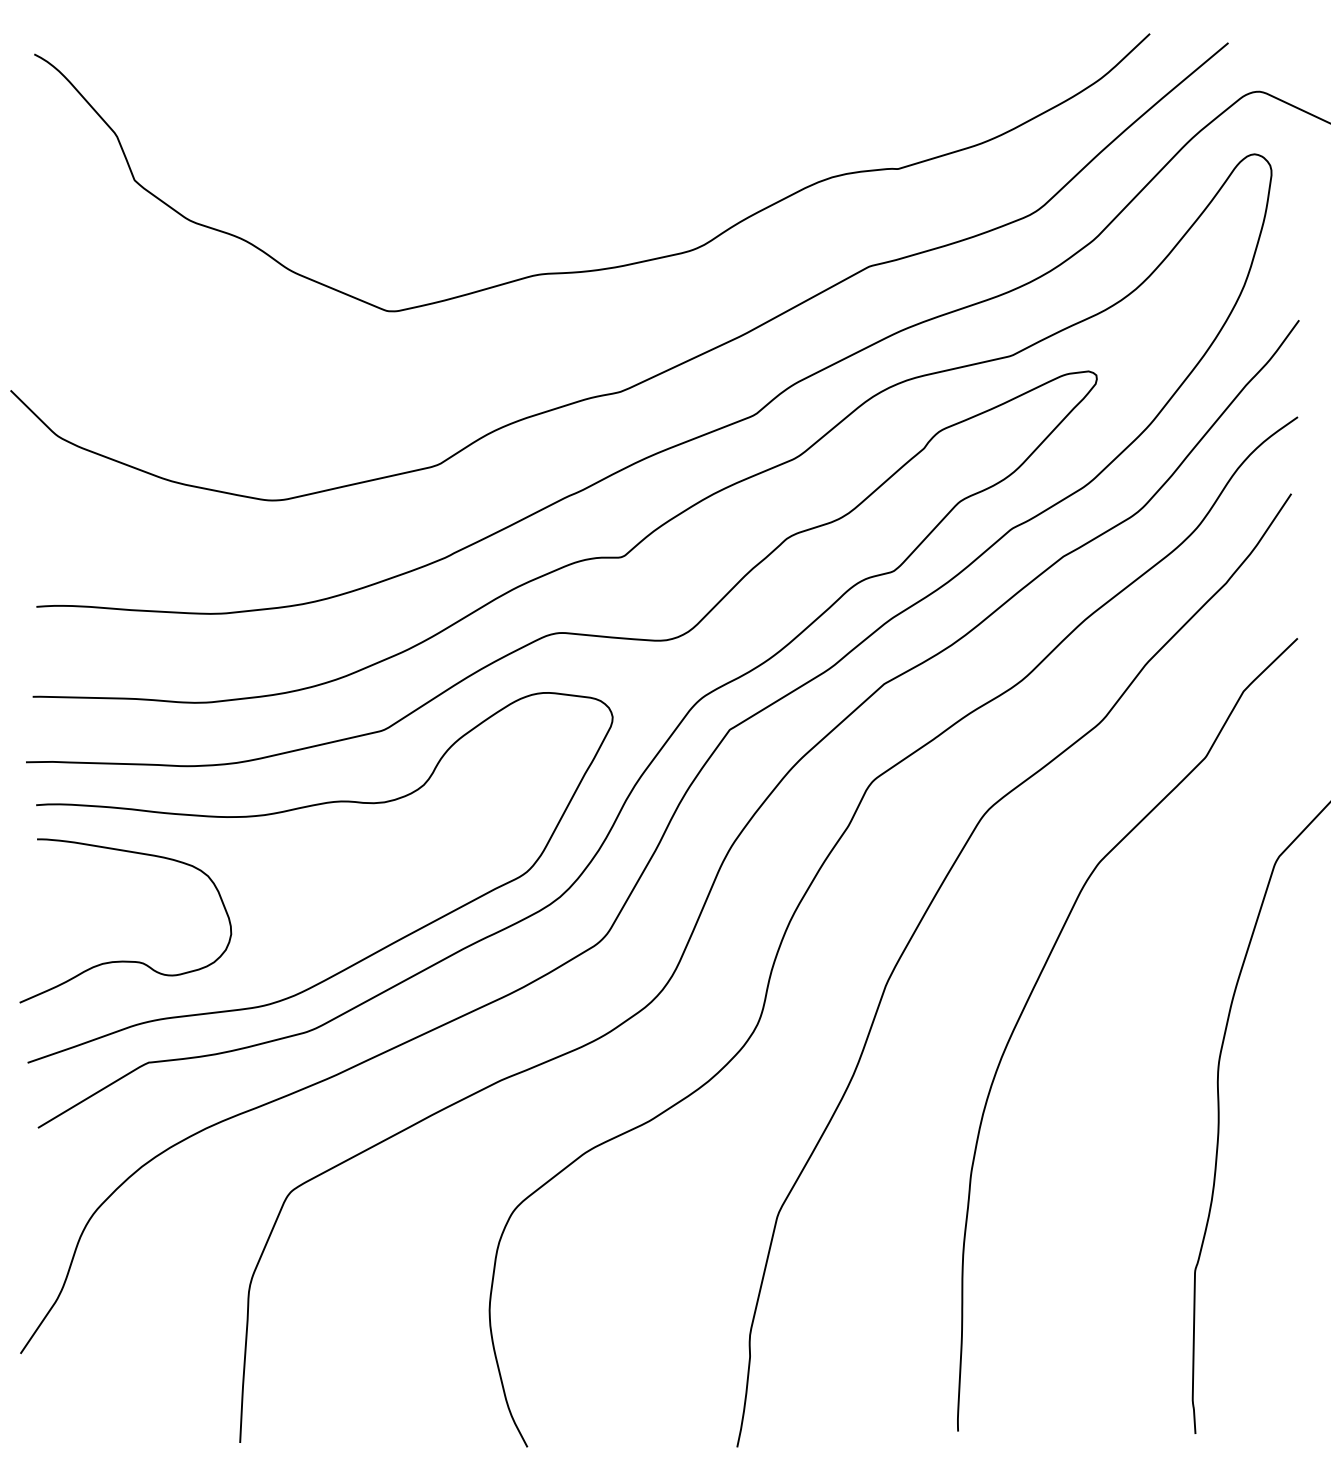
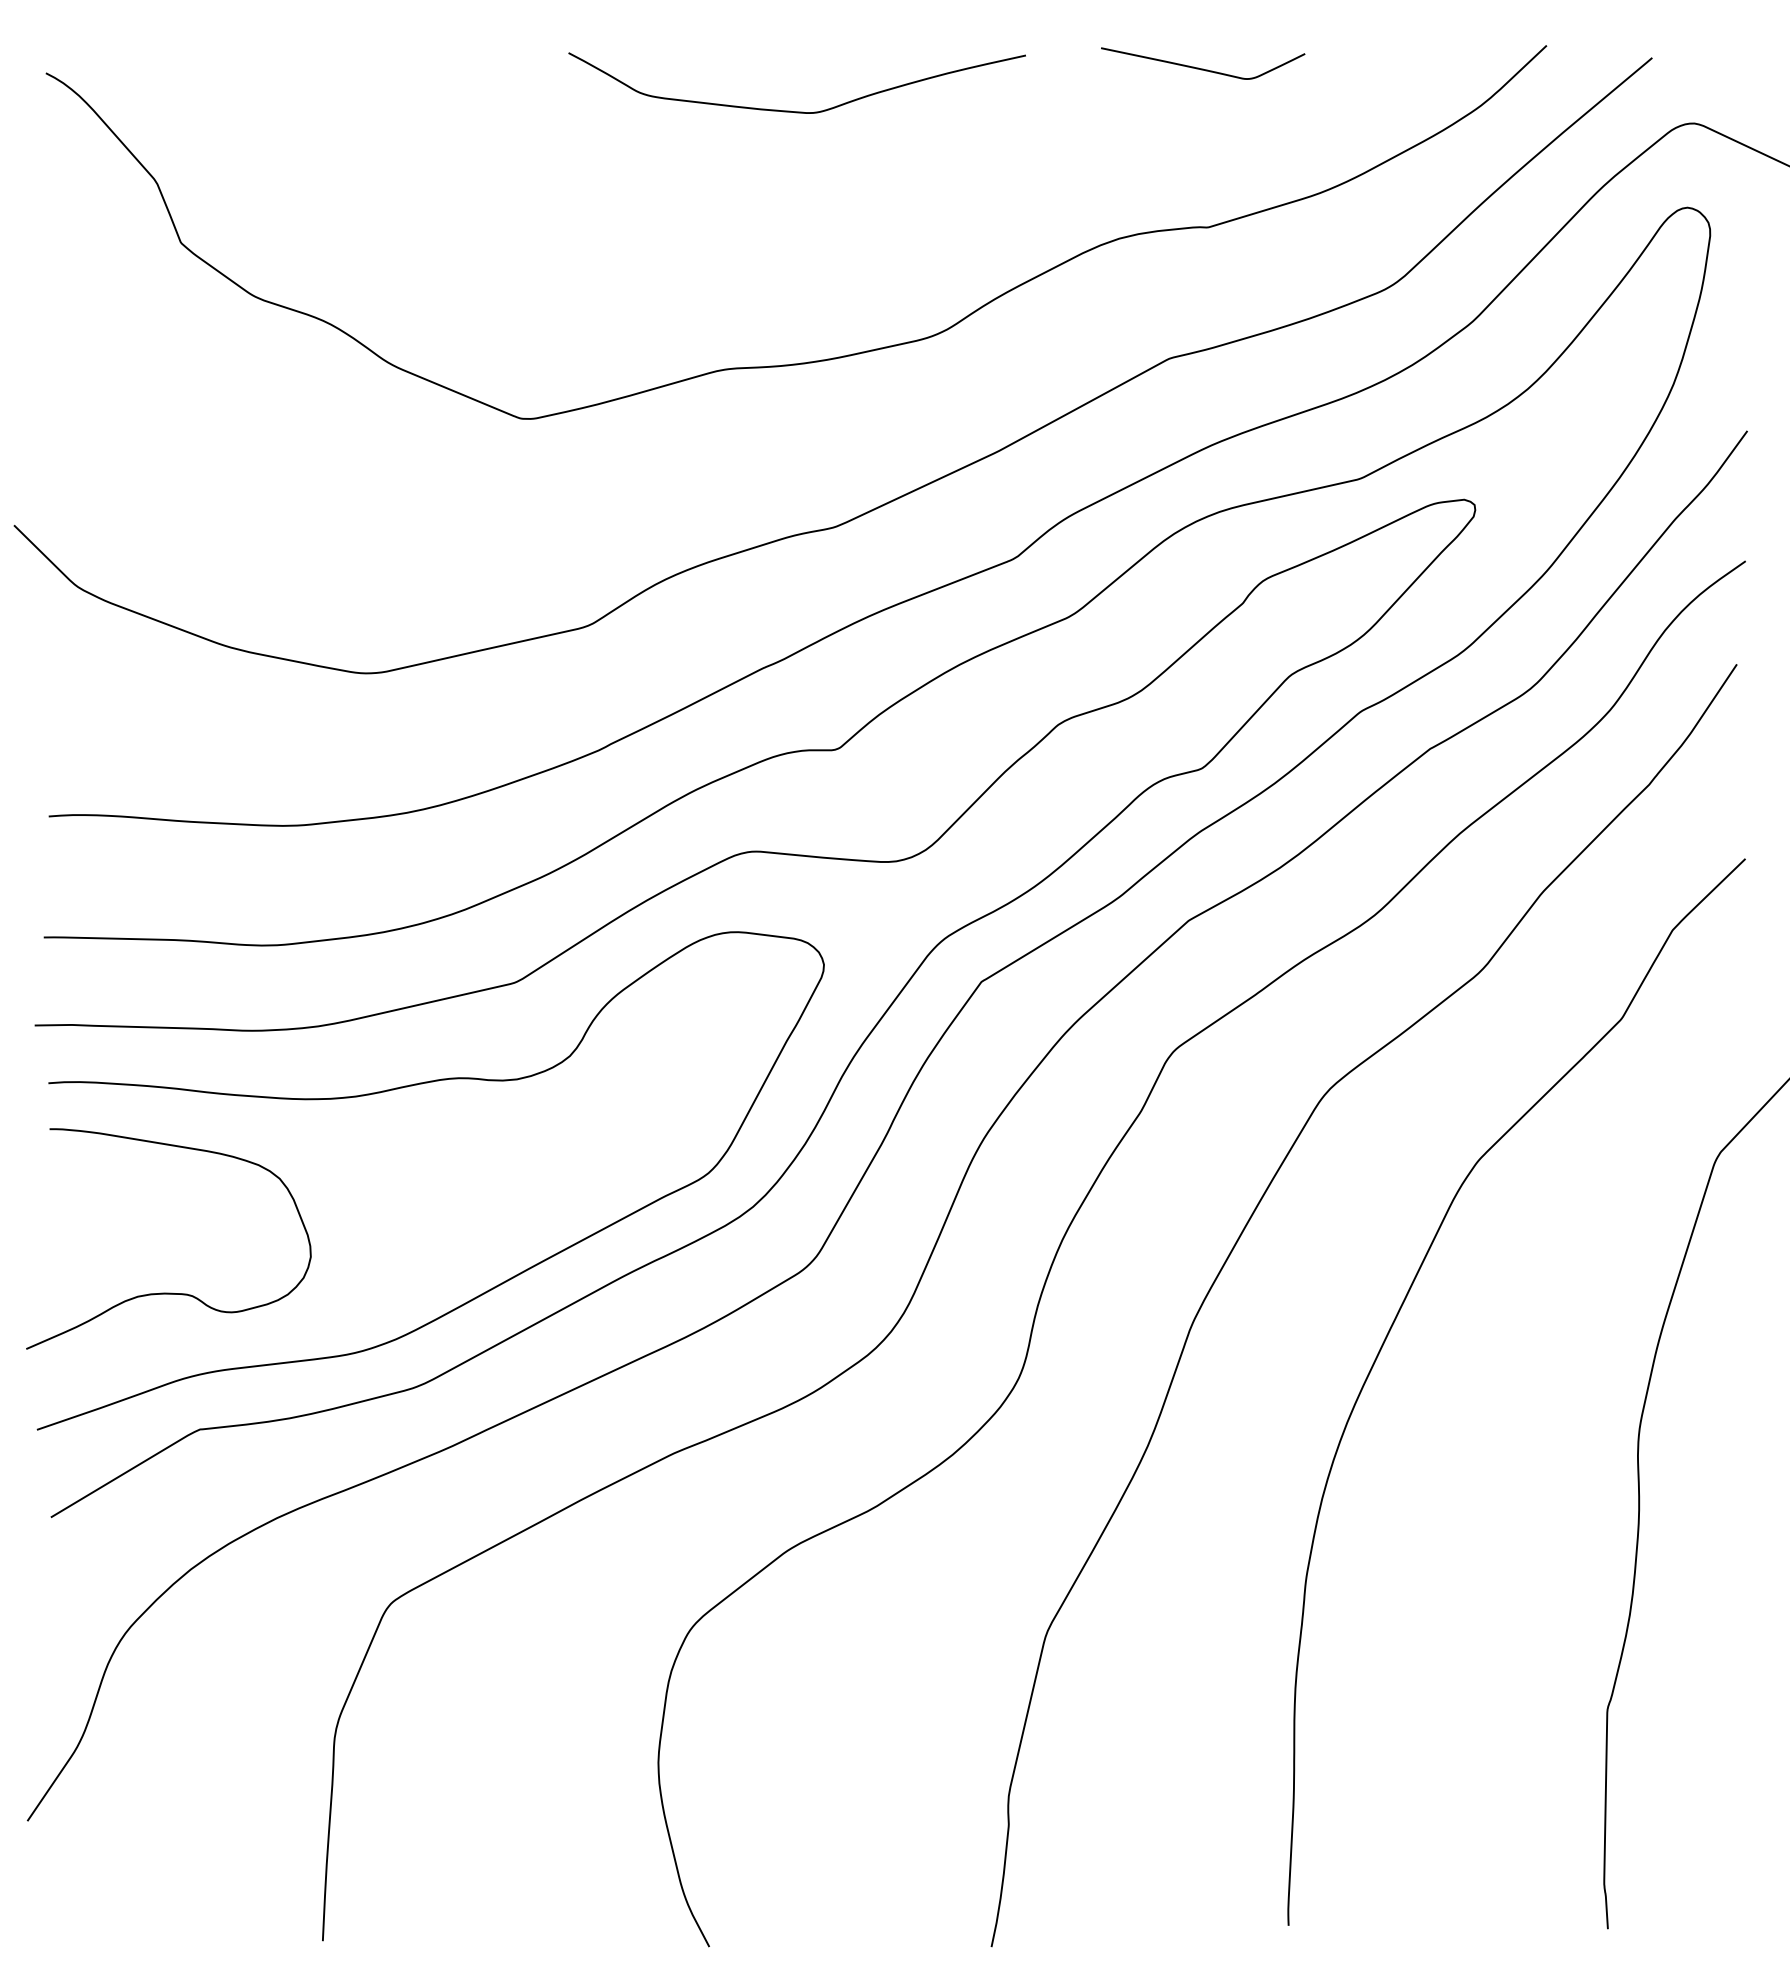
curve: (894, 50) -> (1203, 68), added
curve: (587, 82) -> (790, 110), added

